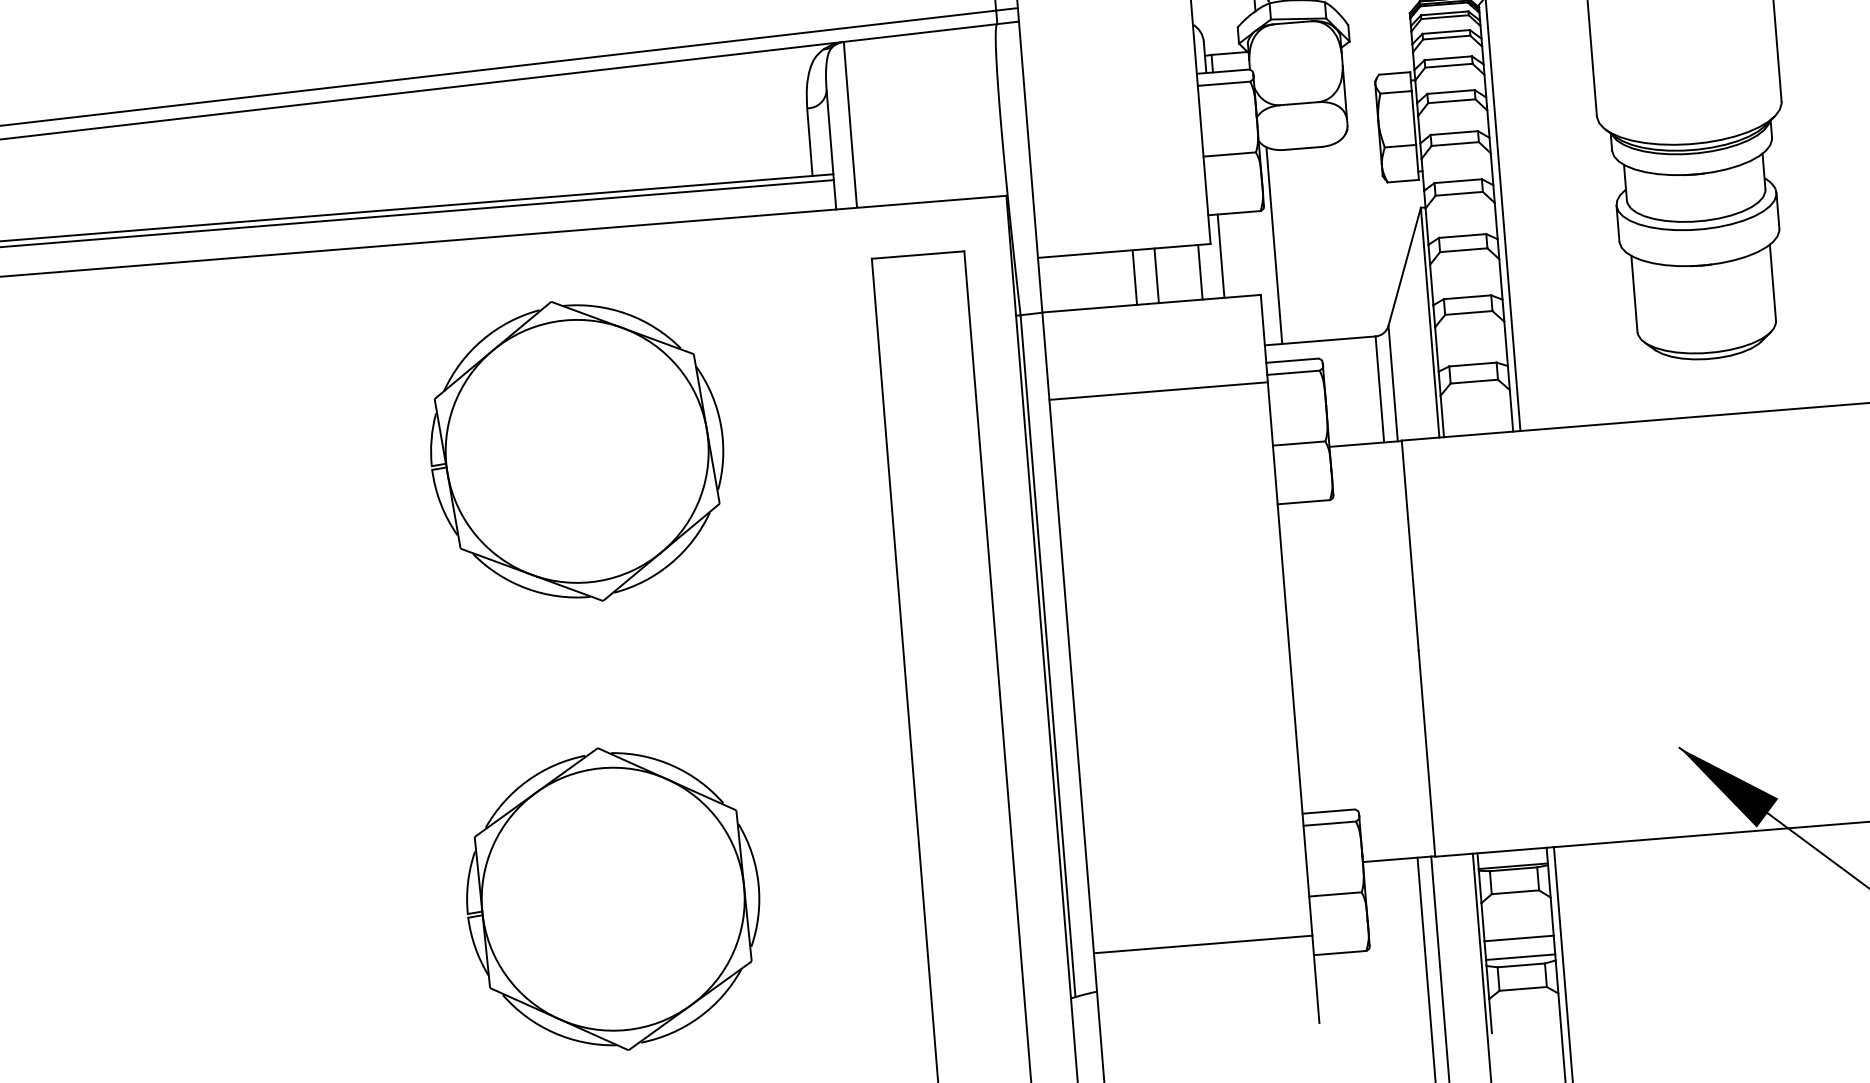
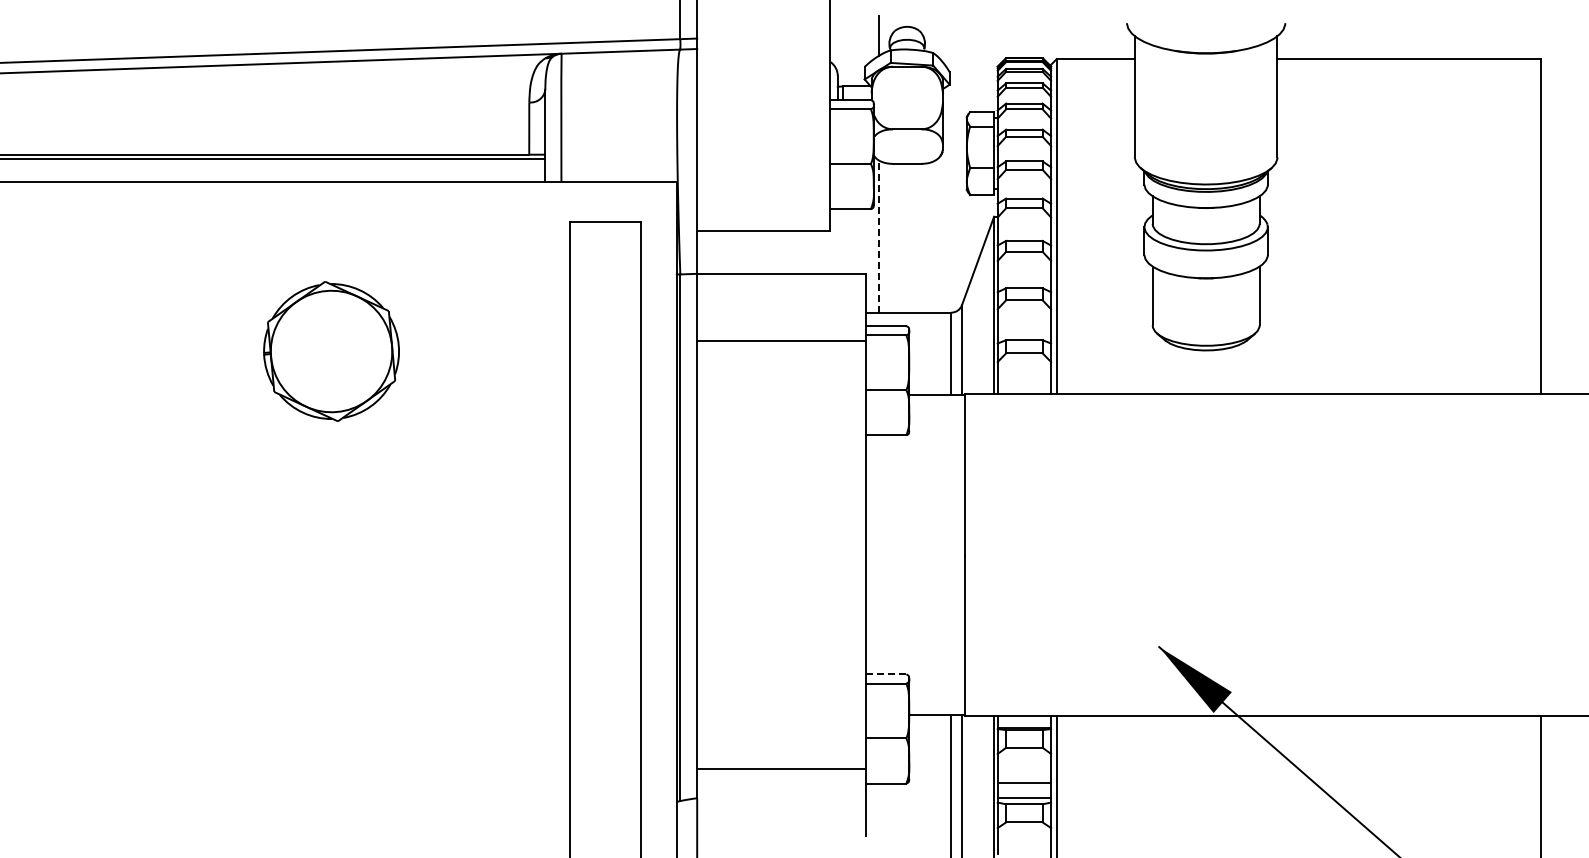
line: (1274, 245) -> (879, 236), solid -> dashed
line: (1220, 256) -> (837, 241), removed
line: (1199, 272) -> (820, 252), removed
line: (1157, 275) -> (787, 252), removed
line: (1135, 277) -> (770, 252), removed
part: (577, 451) -> (331, 351), size x0.6
line: (1327, 811) -> (885, 674), solid -> dashed
part: (613, 899) -> (331, 697), removed

